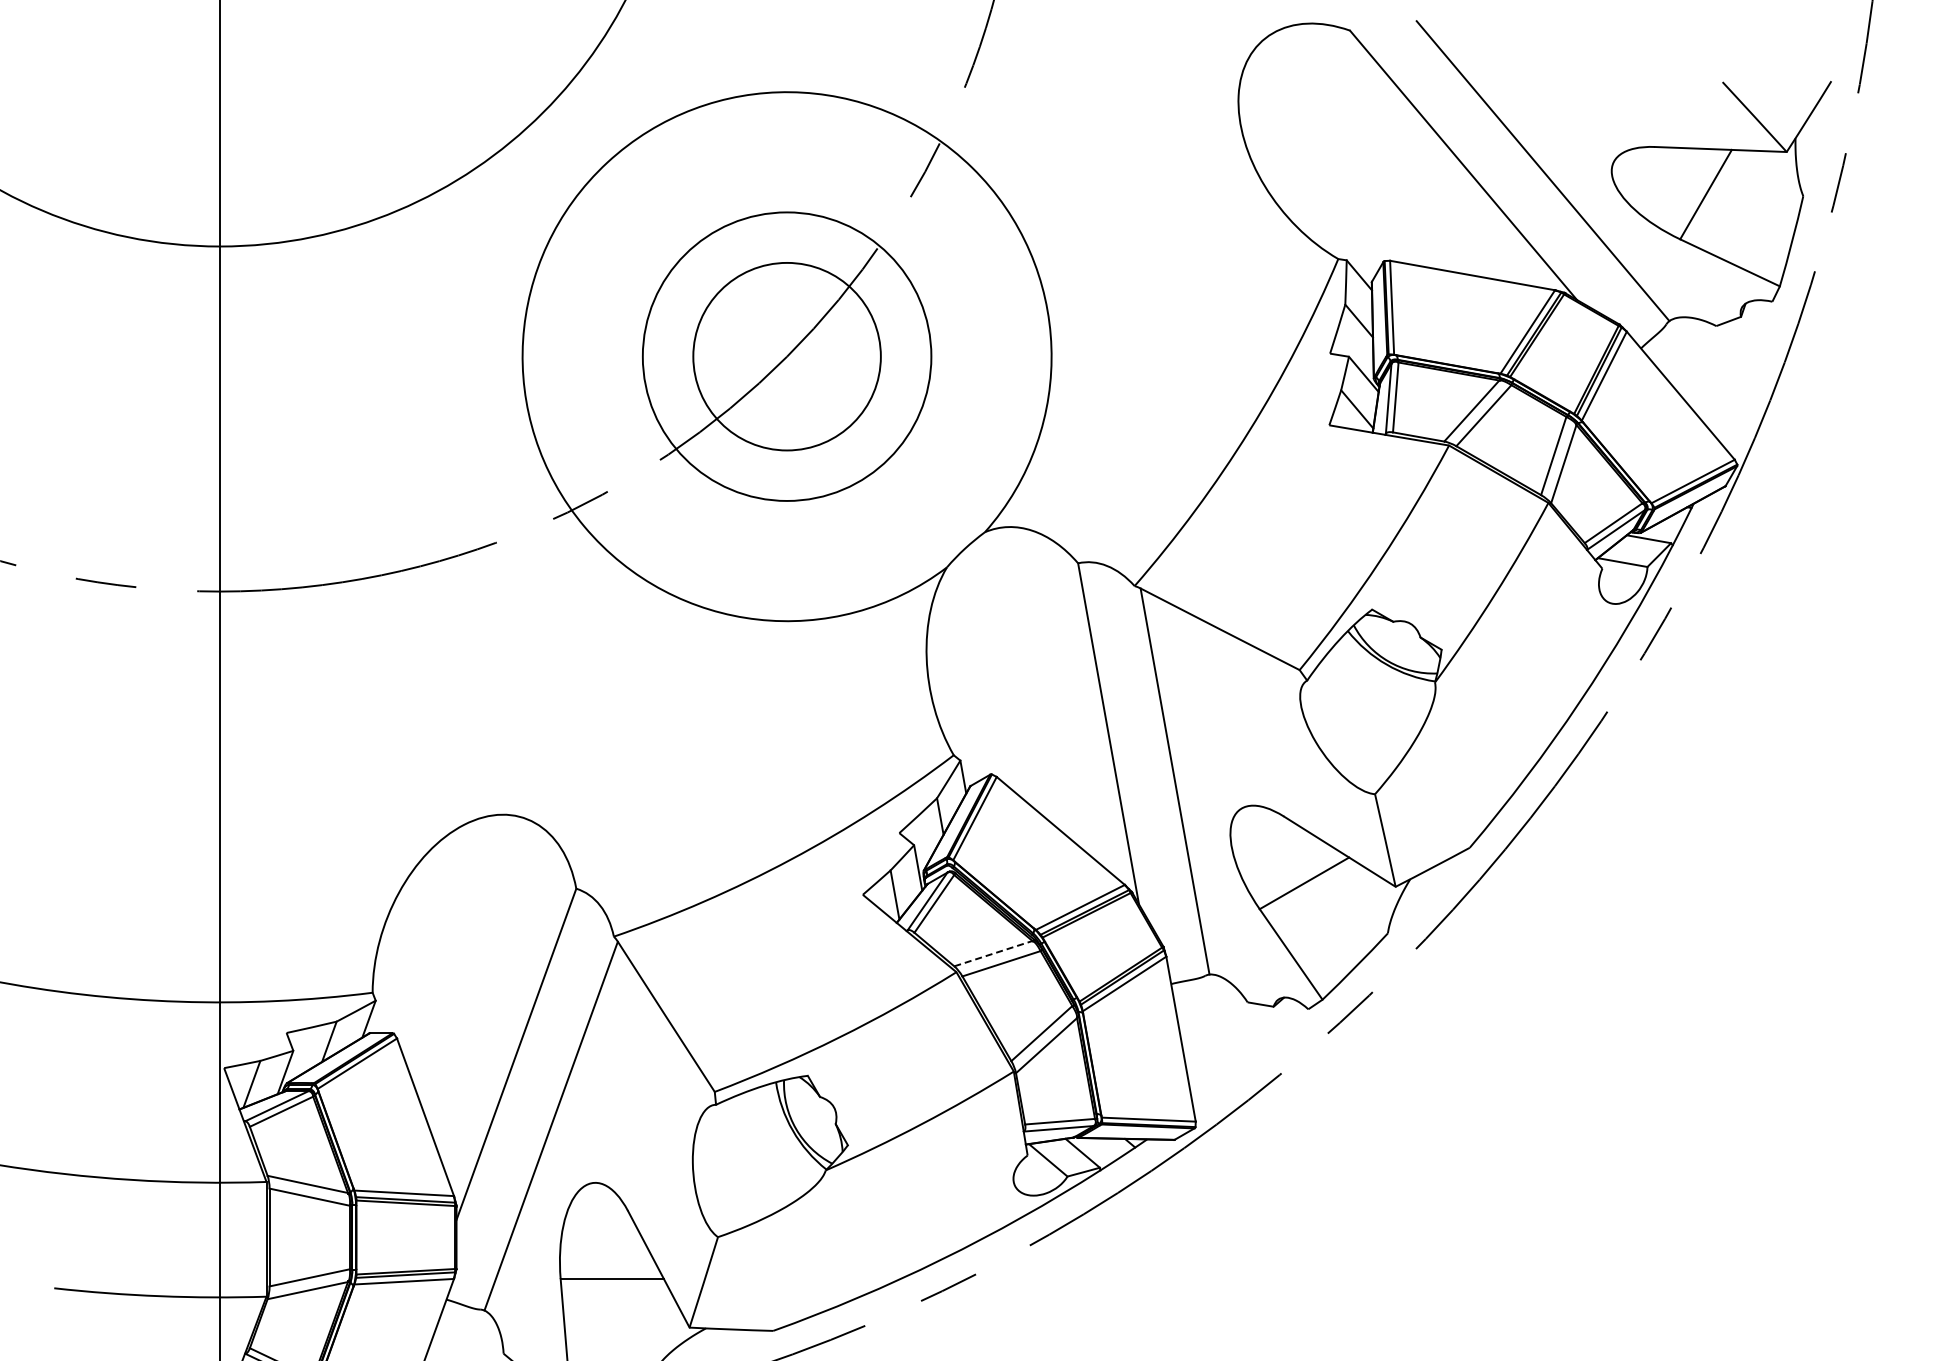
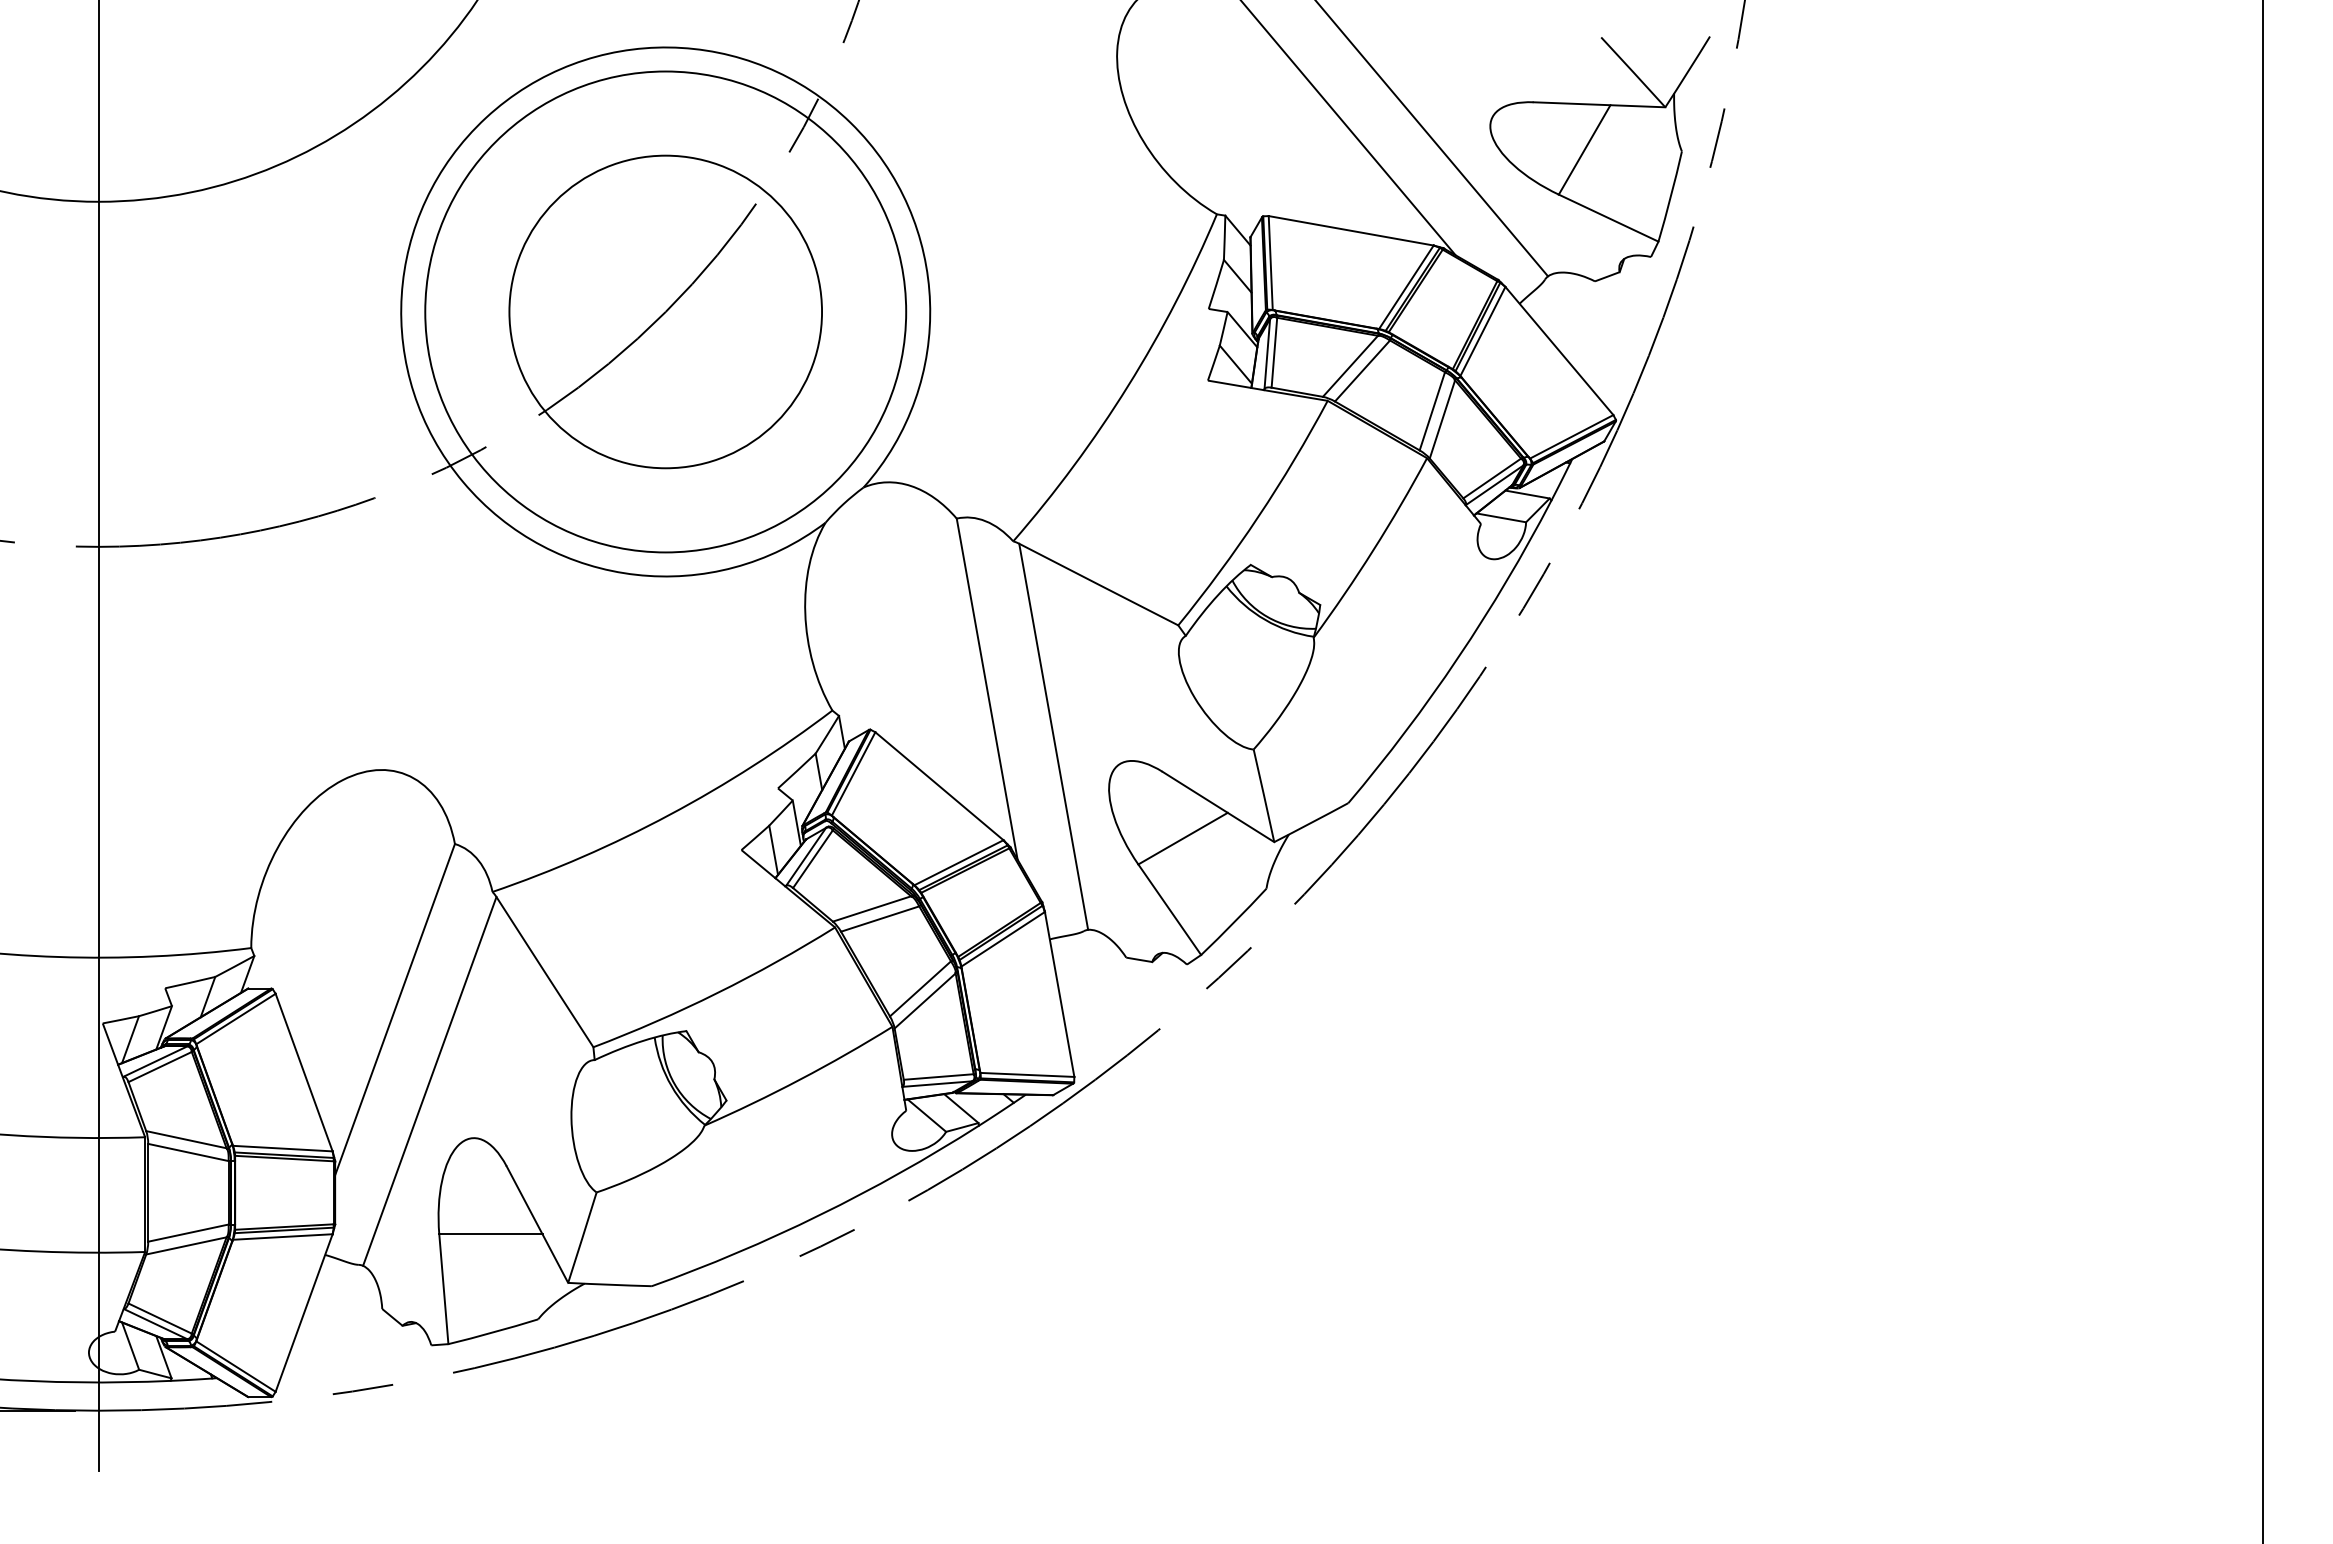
circle: (786, 356) -> (665, 311), size x1.67
circle: (786, 356) -> (665, 311), size x1.67
line: (993, 953) -> (872, 908), dashed -> solid

